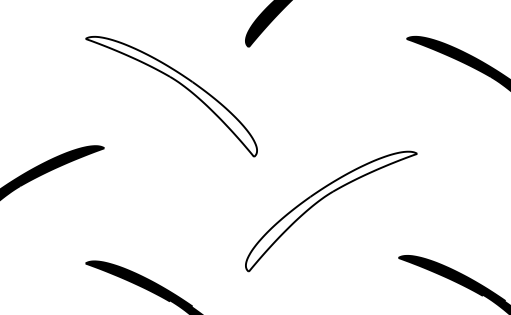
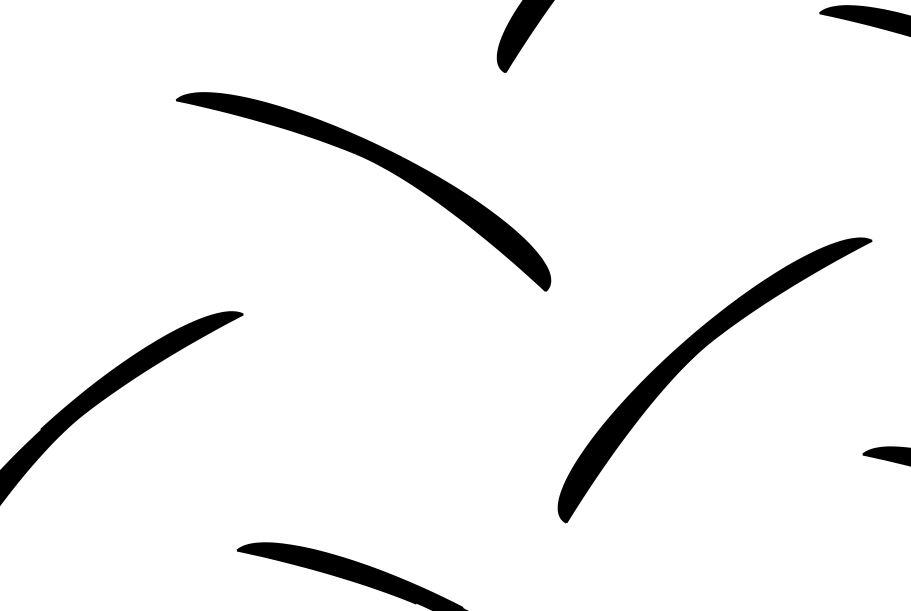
fill: (171, 96) -> (363, 192), added
fill: (331, 211) -> (715, 379), added

